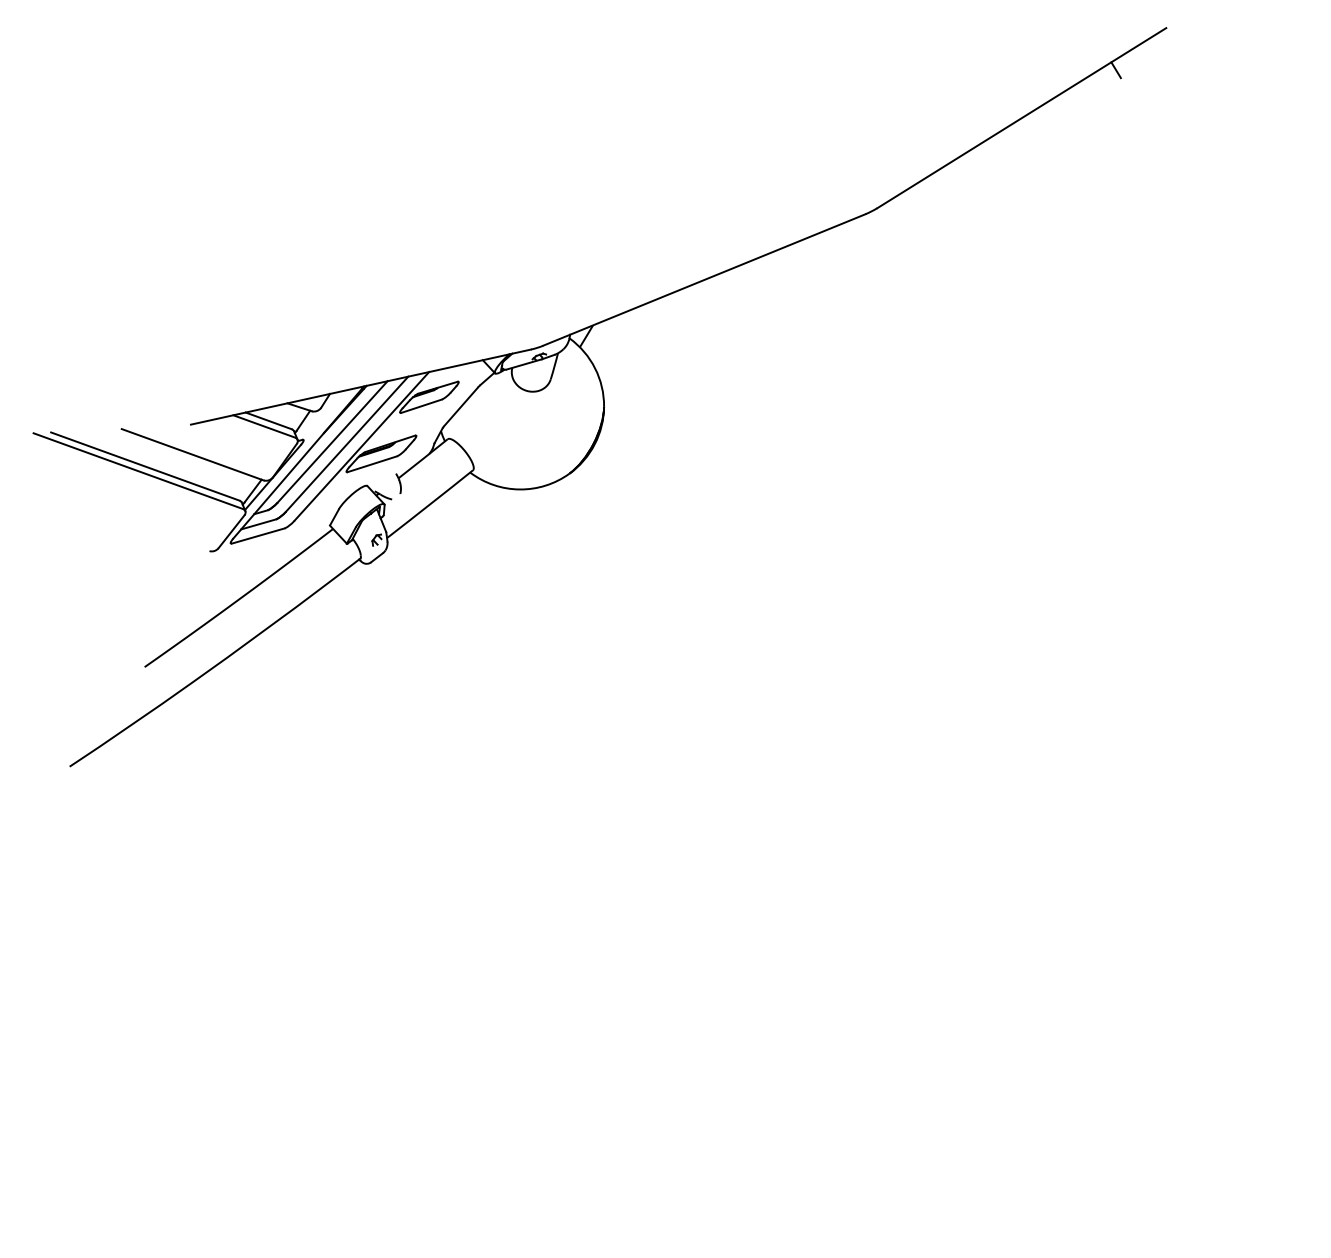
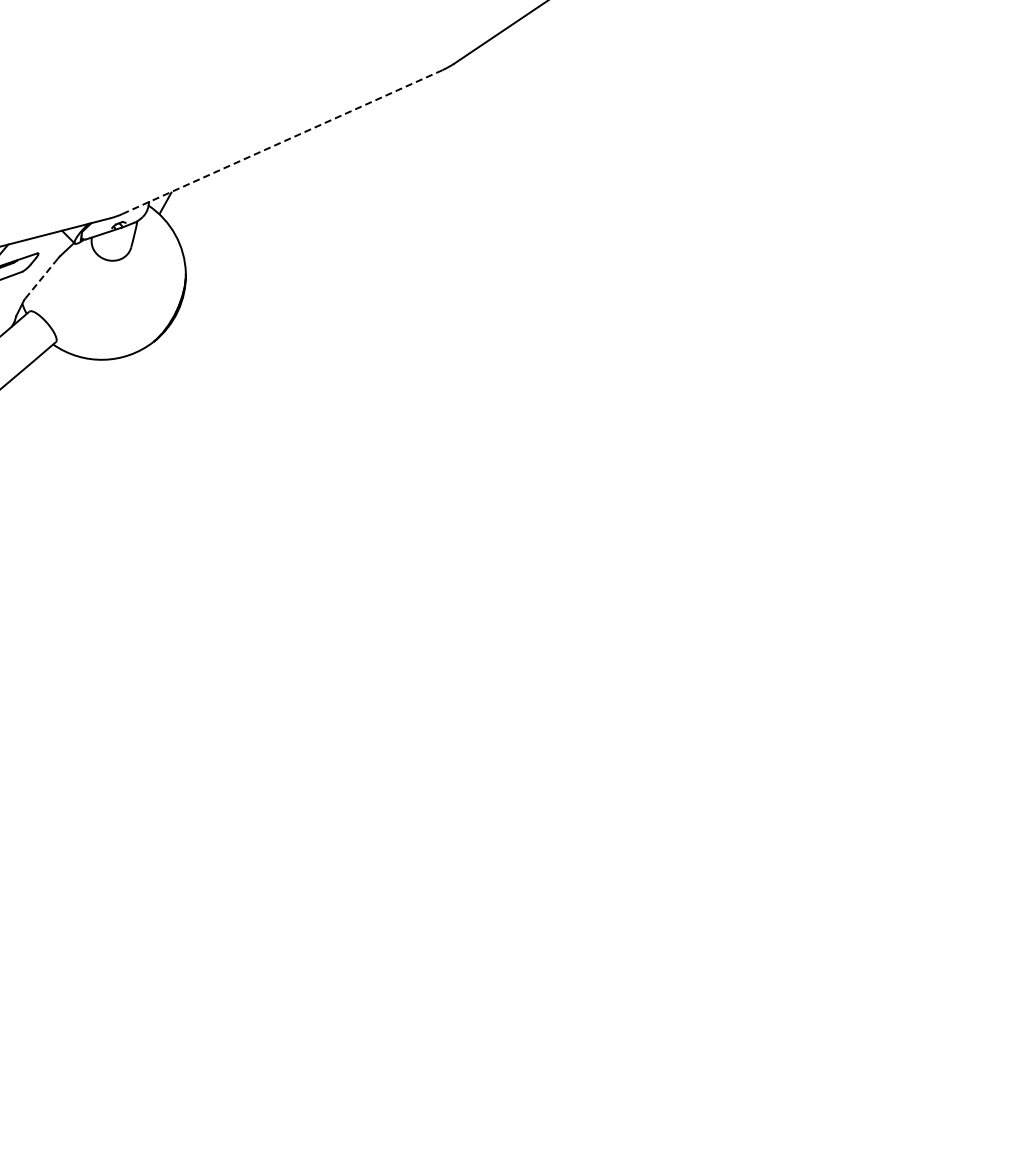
line: (704, 279) -> (282, 141), solid -> dashed
line: (461, 406) -> (42, 278), solid -> dashed

